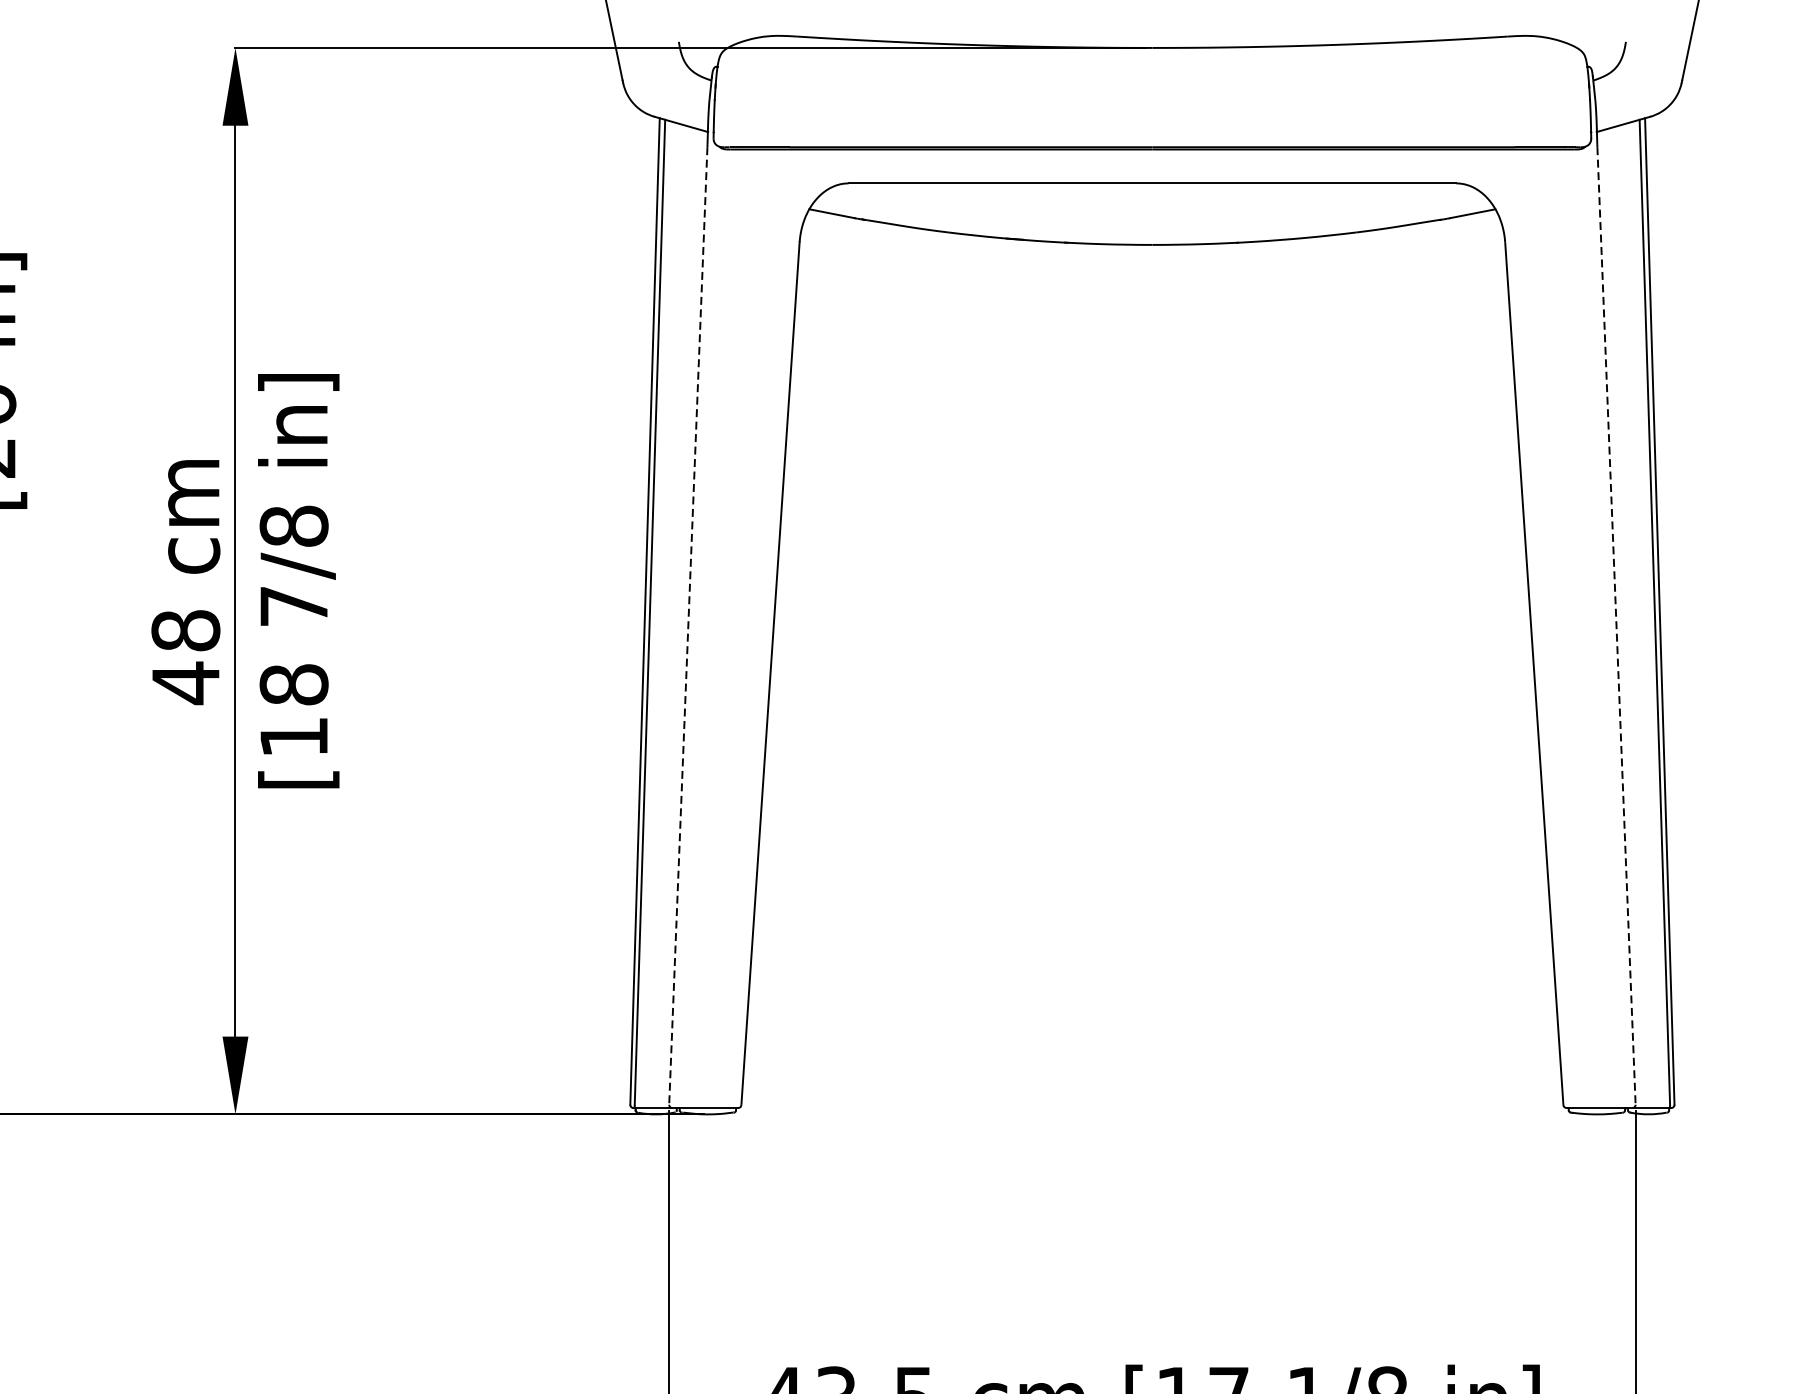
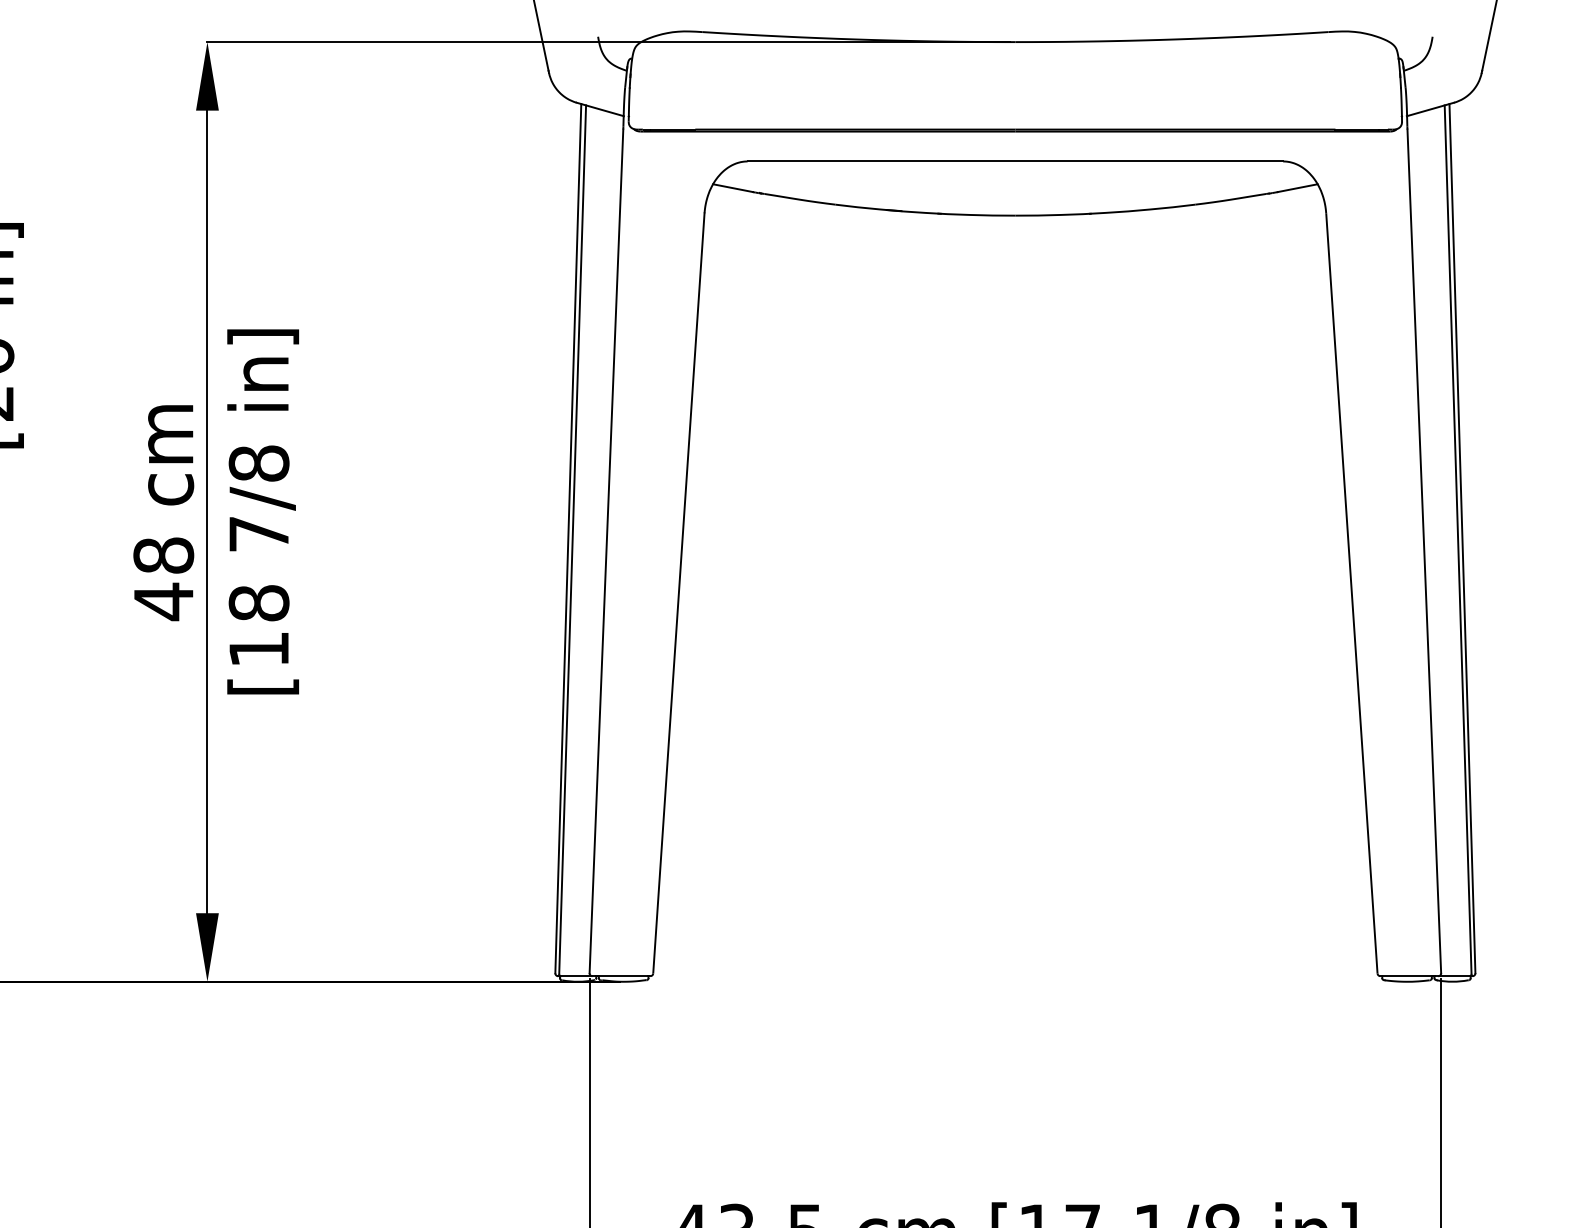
line: (688, 626) -> (606, 551), dashed -> solid
line: (1616, 626) -> (1424, 551), dashed -> solid

